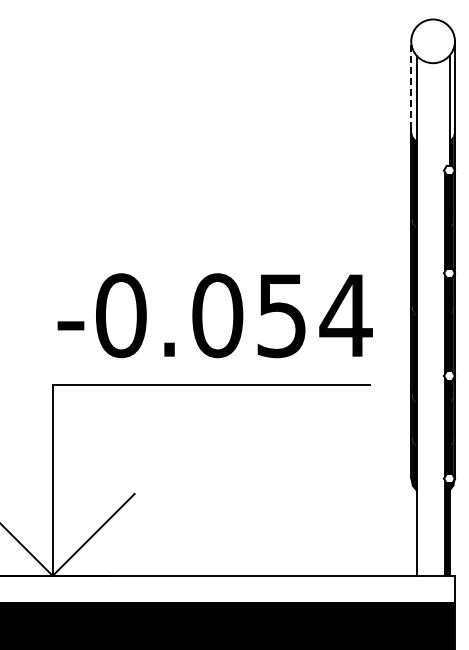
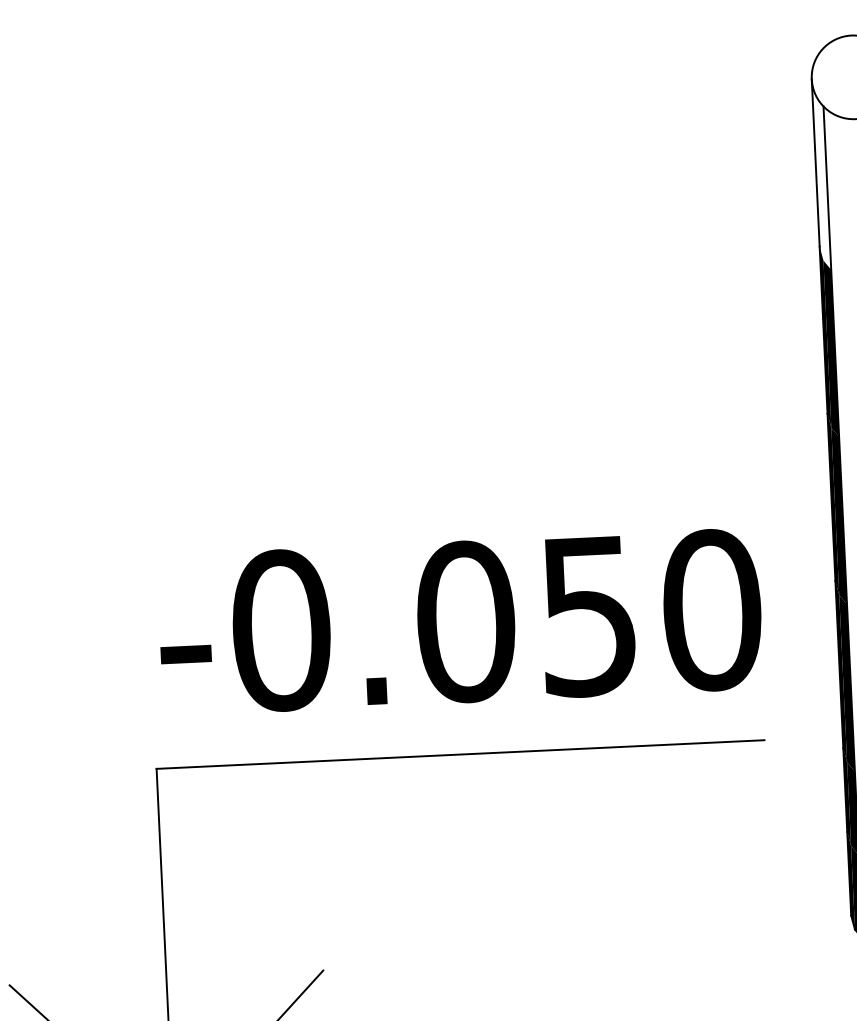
line: (411, 85) -> (816, 163), dashed -> solid
text: (345, 315) -> (710, 609), -0.054 -> -0.050

